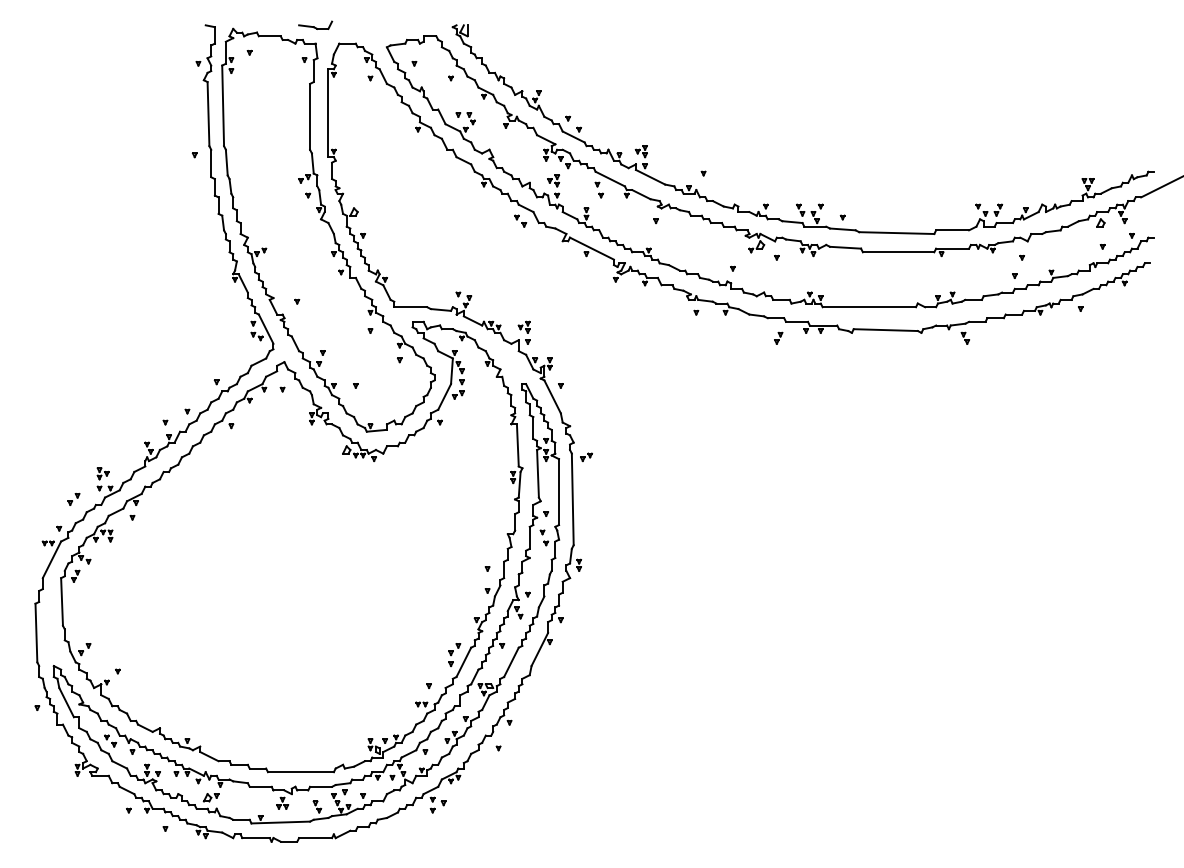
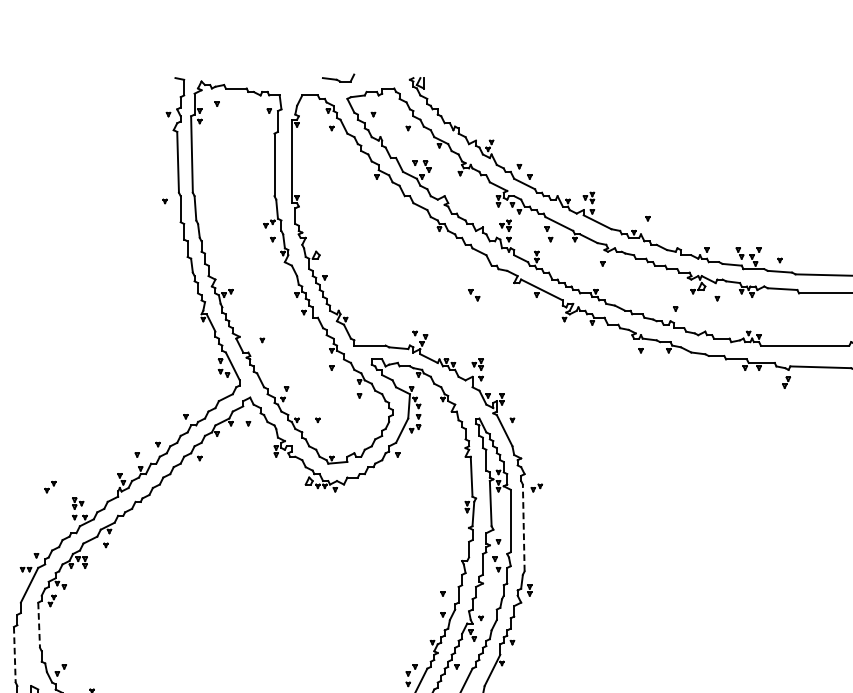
part: (315, 24) -> (338, 77), moved
part: (520, 220) -> (474, 294), moved
part: (778, 337) -> (786, 381), moved
part: (73, 498) -> (49, 486), moved
line: (572, 499) -> (523, 528), solid -> dashed
line: (62, 601) -> (39, 624), solid -> dashed
line: (36, 633) -> (14, 655), solid -> dashed

